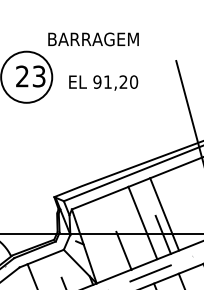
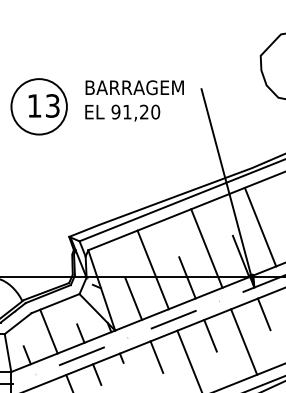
text: (93, 39) -> (134, 87), moved
text: (22, 76) -> (34, 105), 23 -> 13
line: (164, 214) -> (206, 248), moved
line: (142, 222) -> (152, 269), moved
line: (123, 250) -> (133, 298), moved

